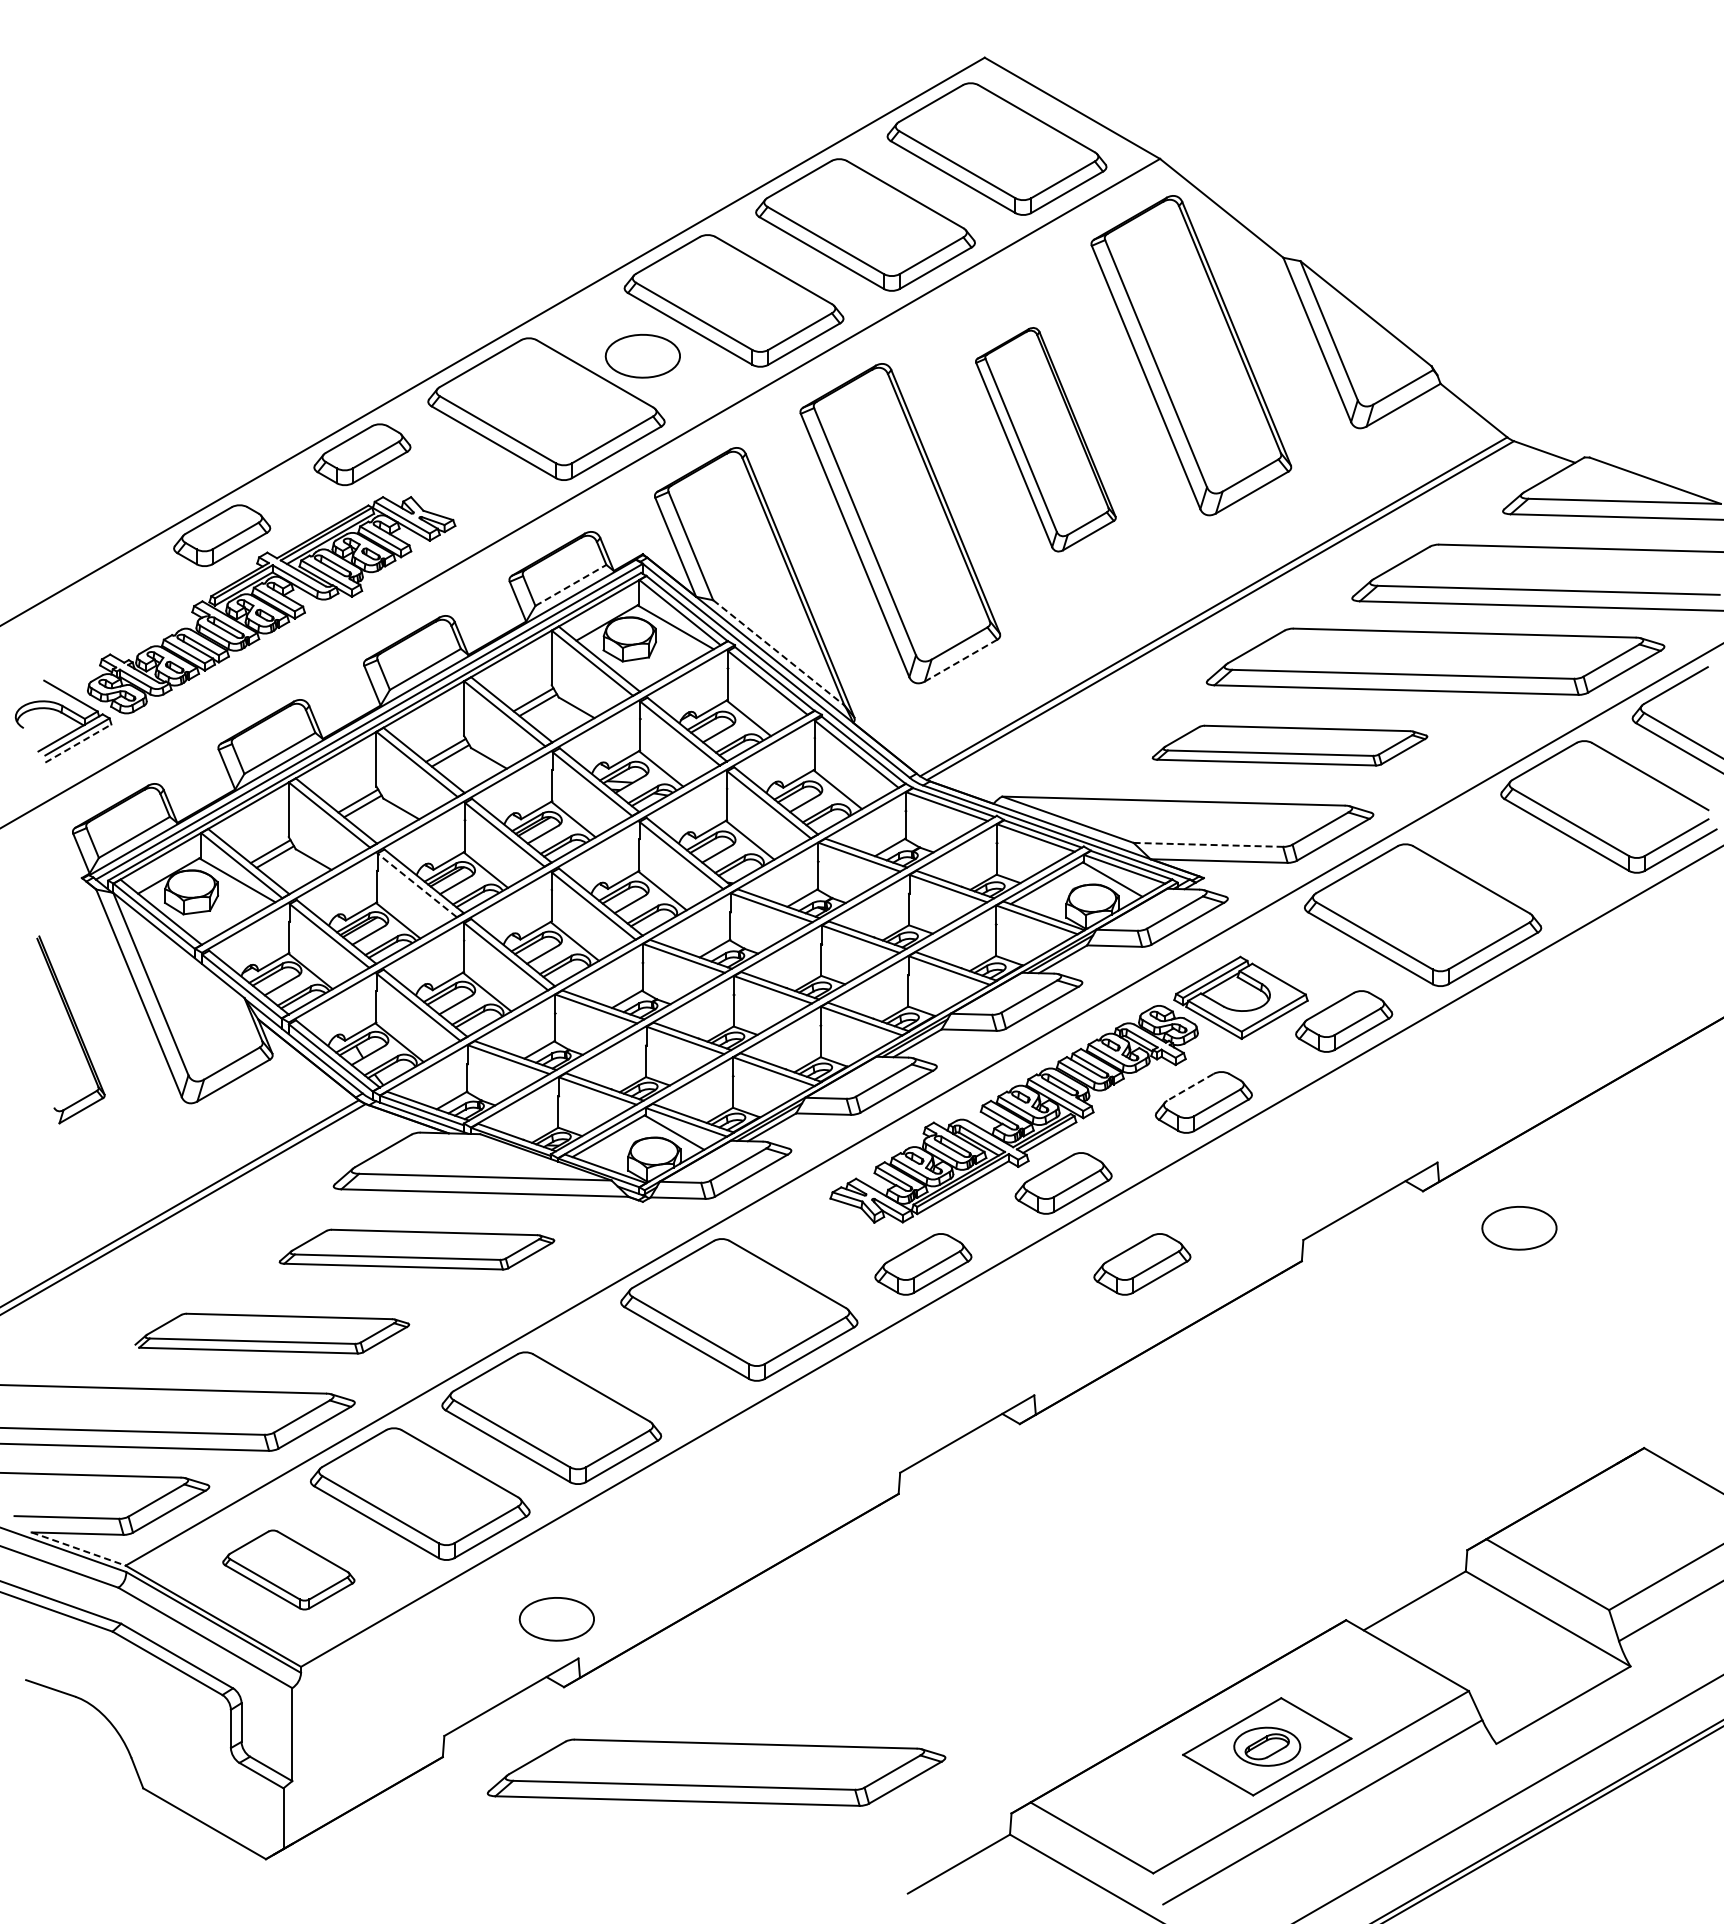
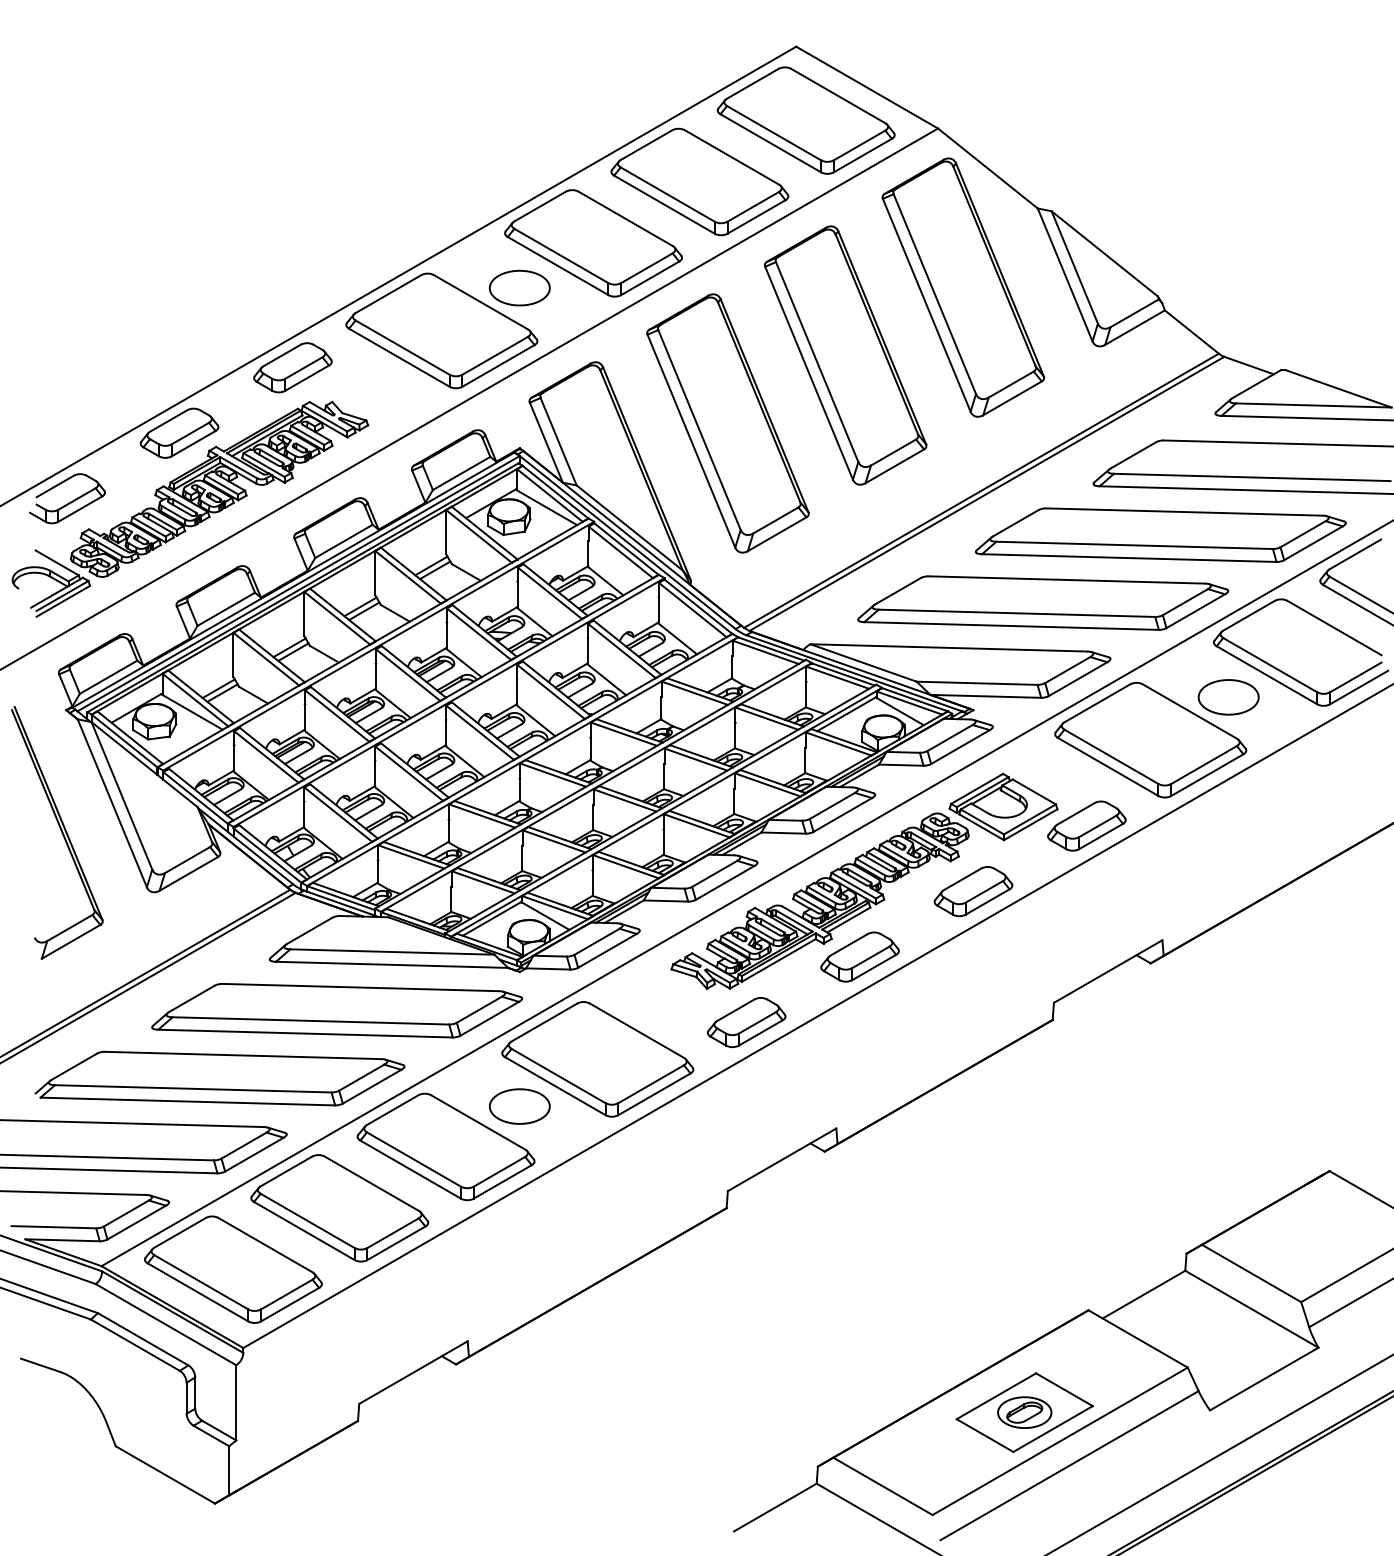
part: (1045, 439) -> (845, 355), size x1.43
line: (570, 585) -> (461, 473), dashed -> solid
part: (83, 616) -> (67, 498), added
line: (779, 653) -> (630, 528), dashed -> solid
line: (961, 660) -> (777, 534), dashed -> solid
line: (78, 743) -> (63, 601), dashed -> solid
part: (1289, 745) -> (1042, 602), size x1.67
line: (1208, 844) -> (977, 682), dashed -> solid
line: (417, 885) -> (337, 716), dashed -> solid
part: (70, 1029) -> (56, 832), size x1.67
line: (1190, 1087) -> (962, 879), dashed -> solid
part: (1519, 1228) -> (1228, 697), moved
part: (416, 1249) -> (336, 1010), size x1.67
part: (1142, 1264) -> (923, 1022), removed
part: (272, 1333) -> (220, 1078), size x1.67
line: (78, 1549) -> (63, 1253), dashed -> solid
part: (288, 1569) -> (233, 1269), size x1.67
part: (556, 1619) -> (519, 1106), moved
part: (716, 1772) -> (579, 1433), removed

